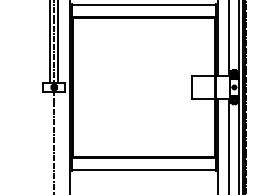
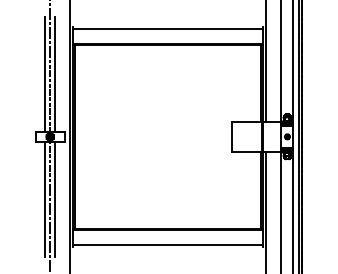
line: (50, 135) -> (45, 199), added
line: (58, 135) -> (55, 199), added

